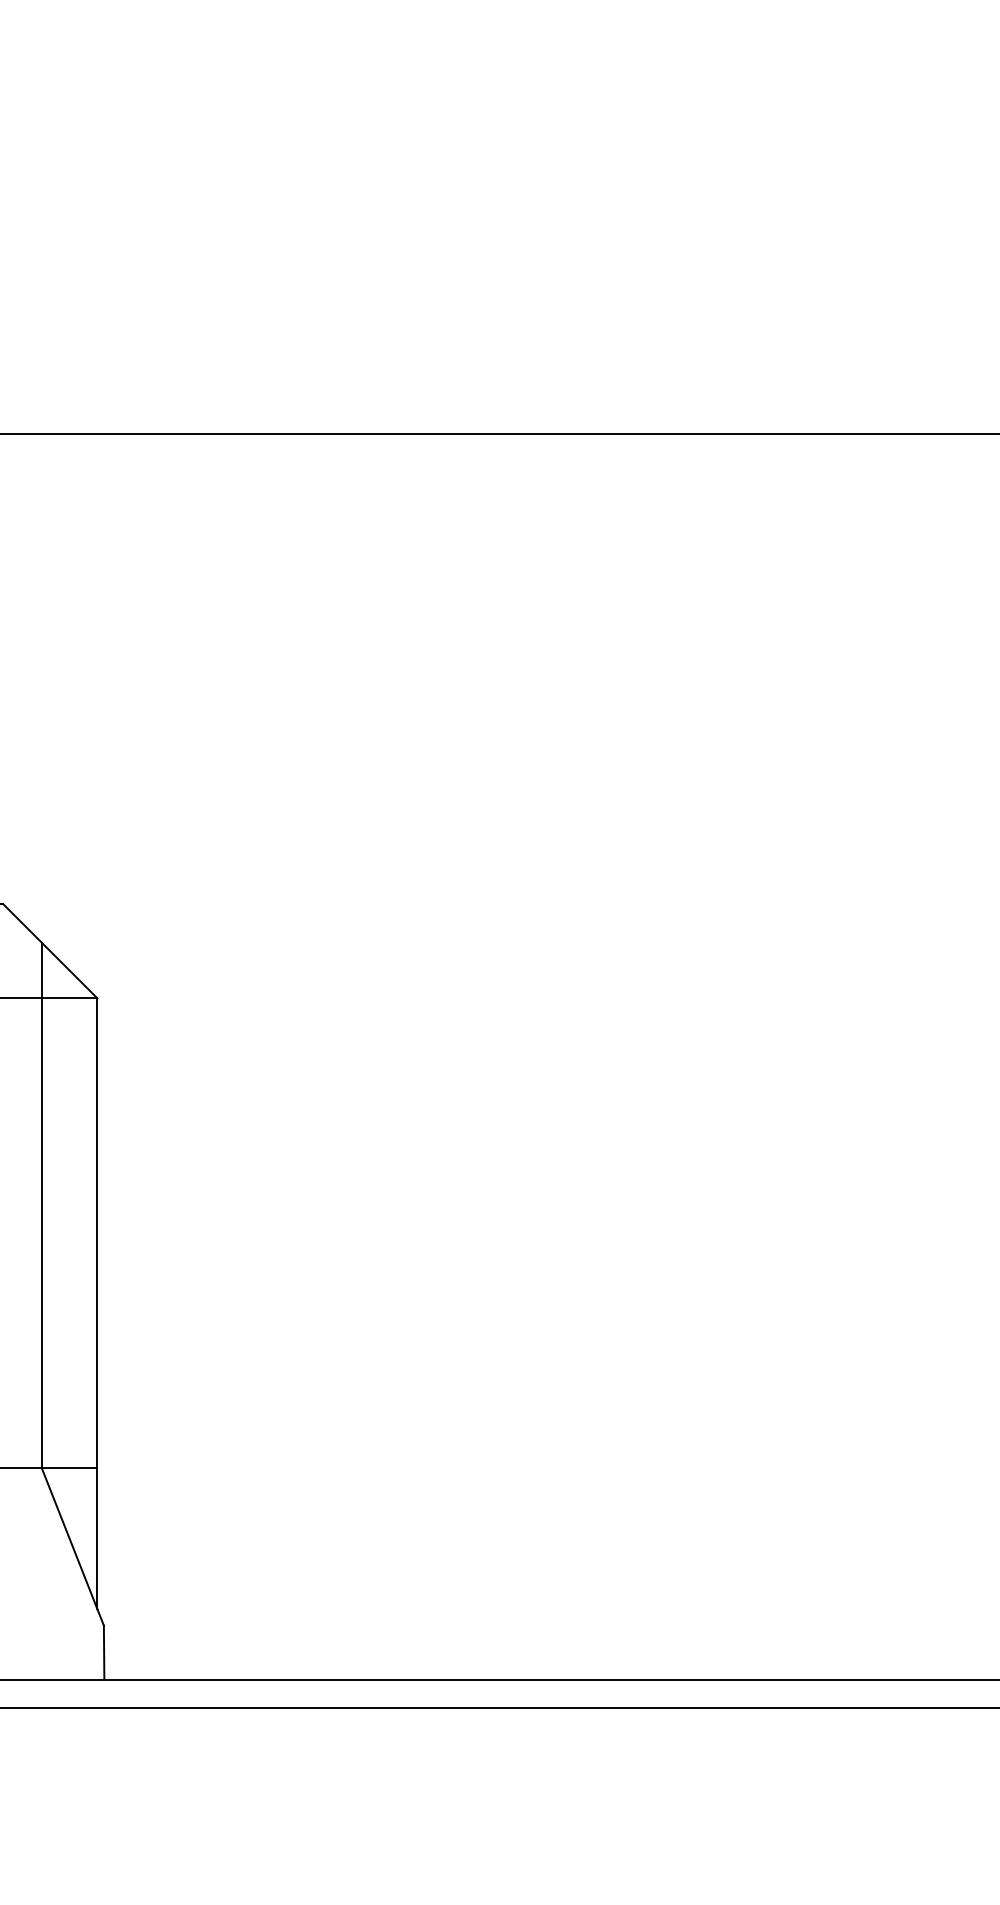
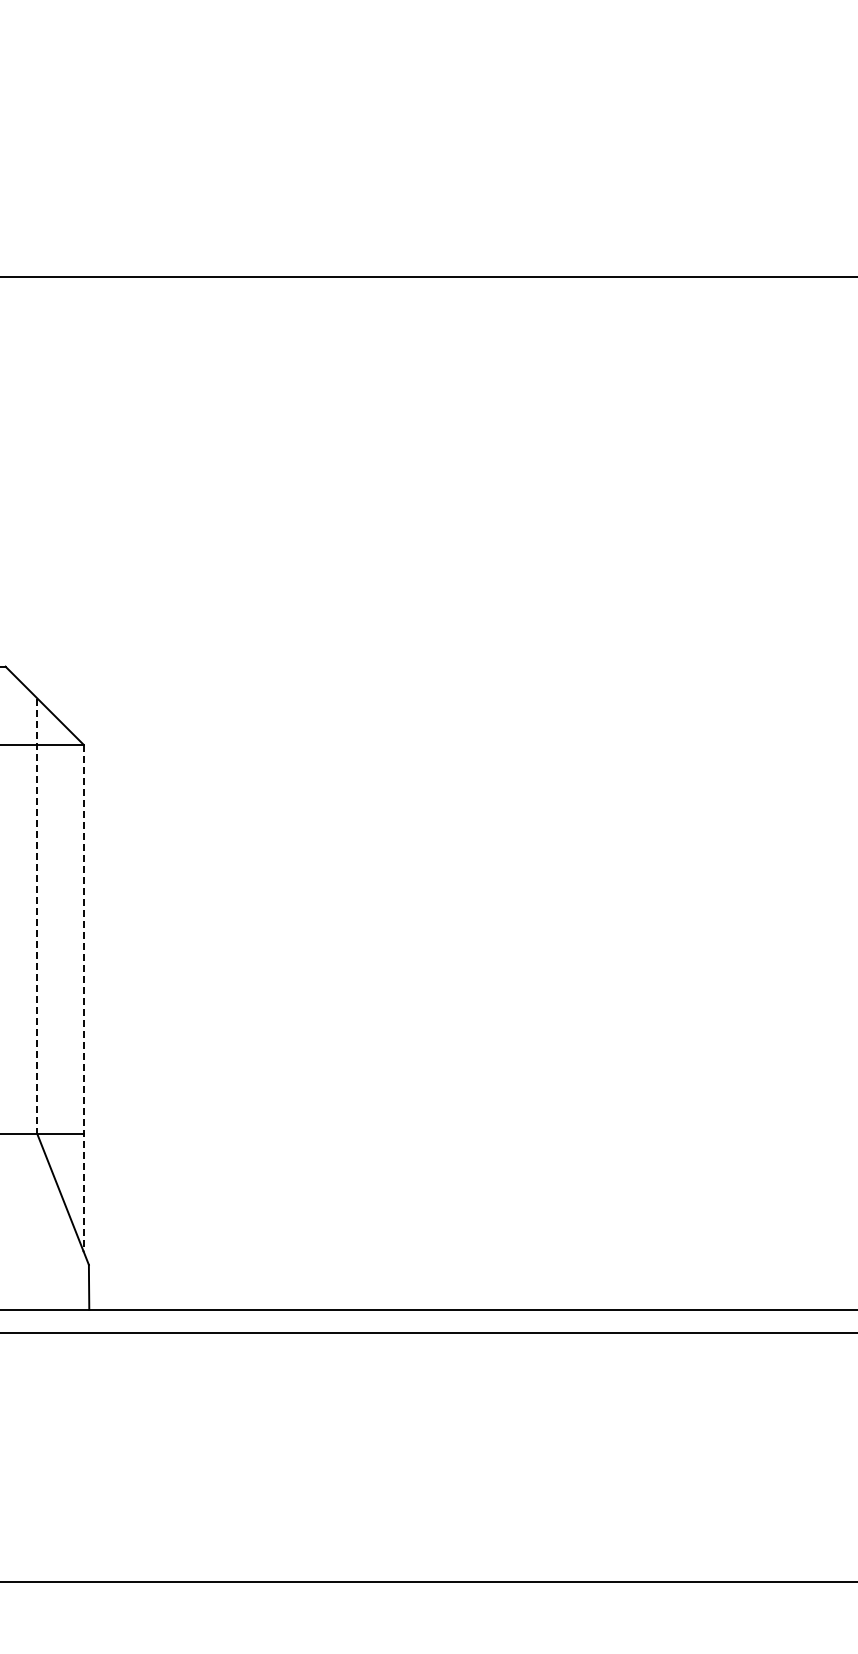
line: (41, 1205) -> (37, 916), solid -> dashed
line: (97, 1304) -> (83, 998), solid -> dashed

